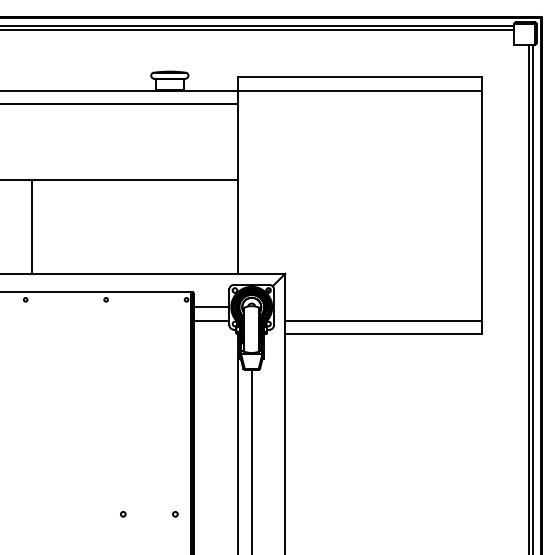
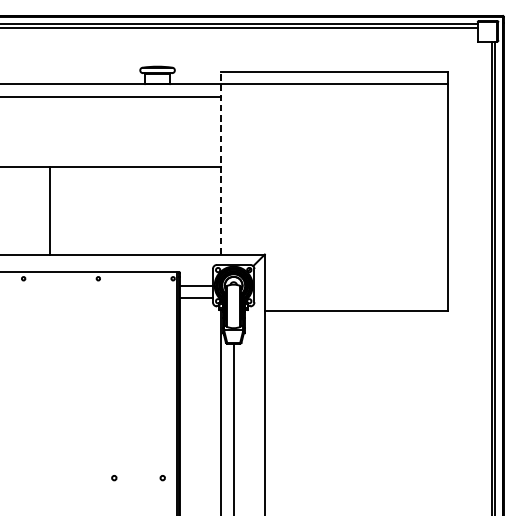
line: (238, 174) -> (221, 162), solid -> dashed
line: (32, 226) -> (50, 210), moved
line: (383, 320) -> (356, 297), removed

